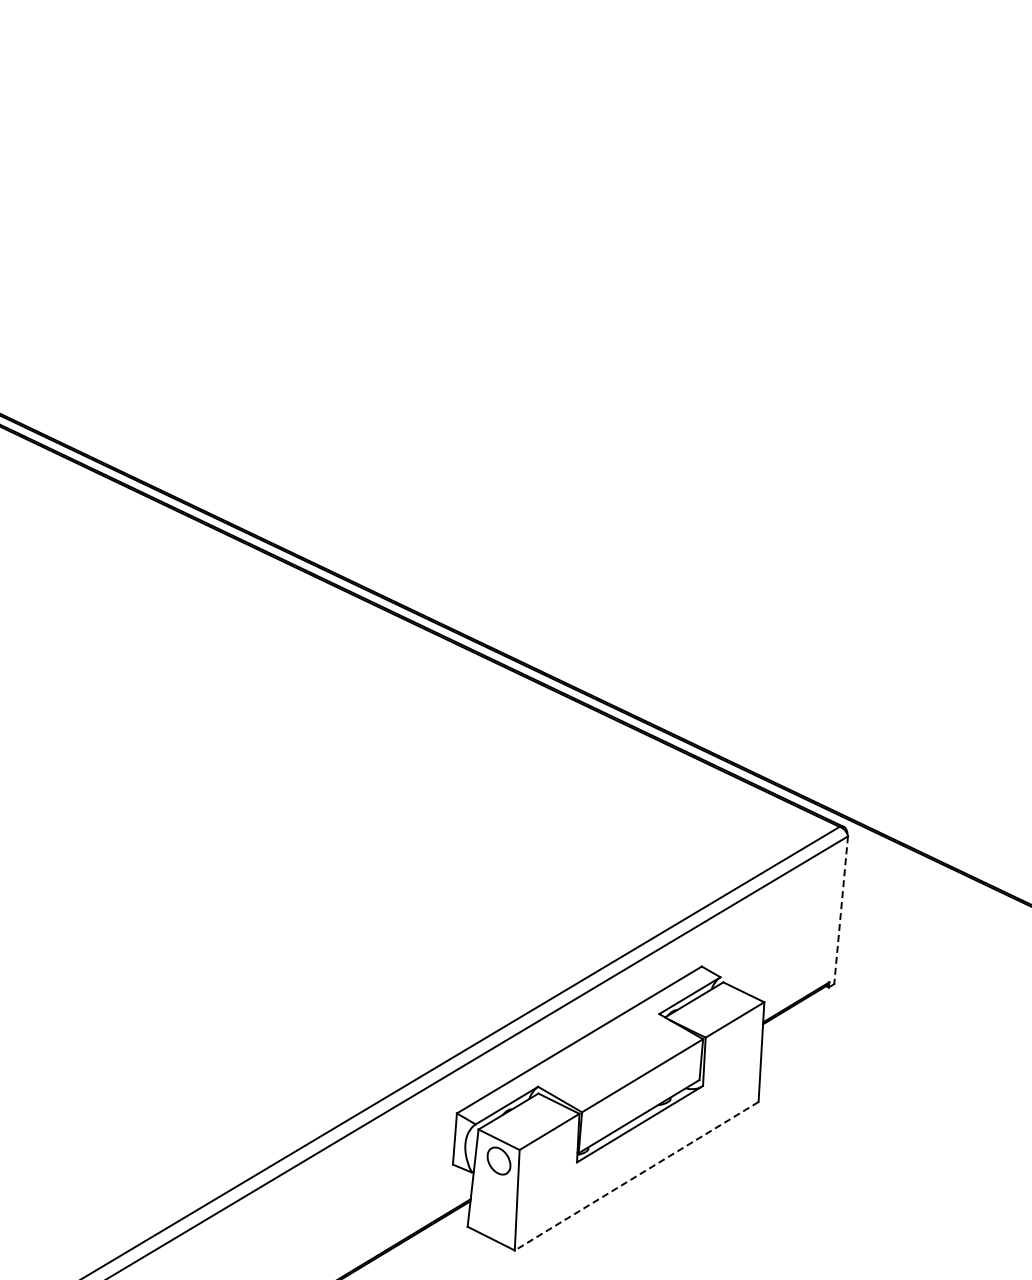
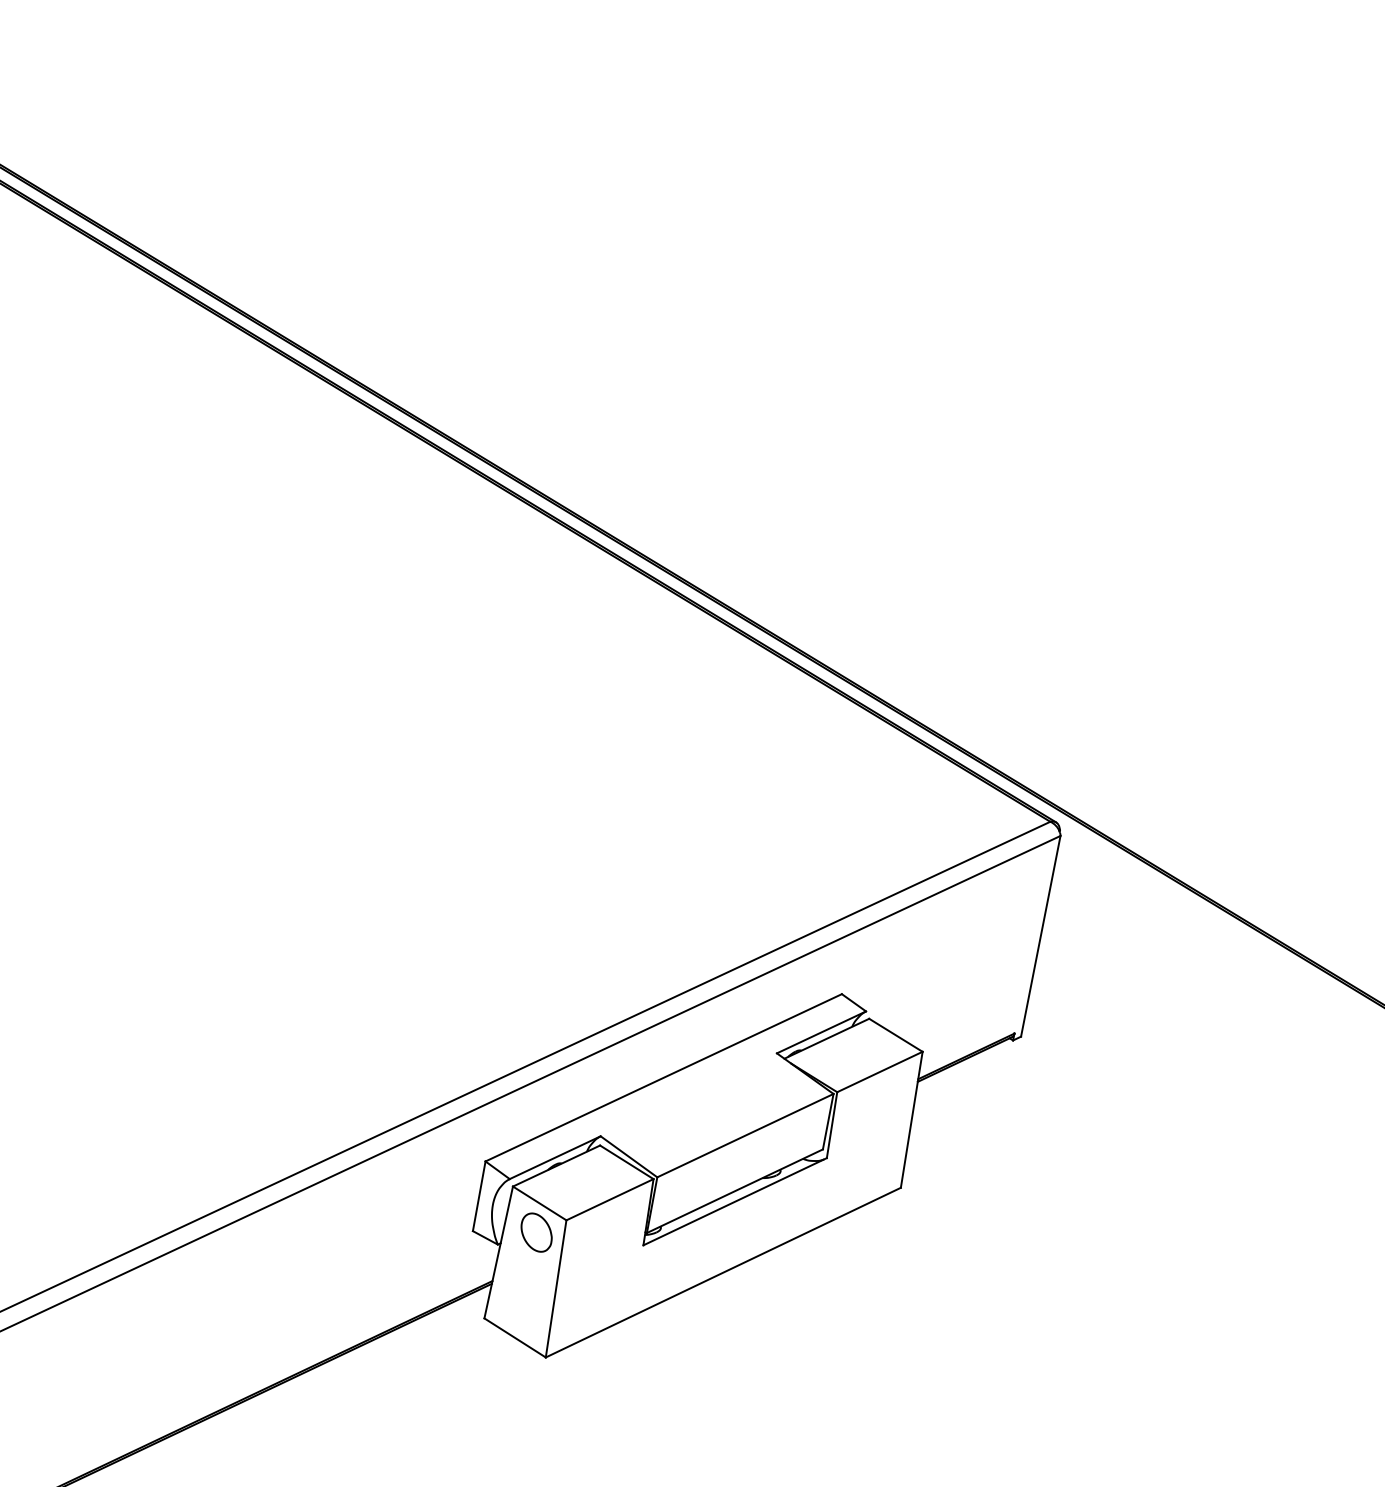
line: (841, 910) -> (1041, 936), dashed -> solid
line: (636, 1176) -> (723, 1272), dashed -> solid

